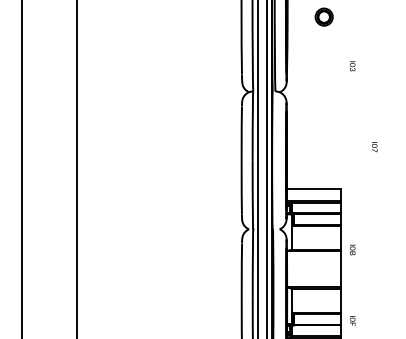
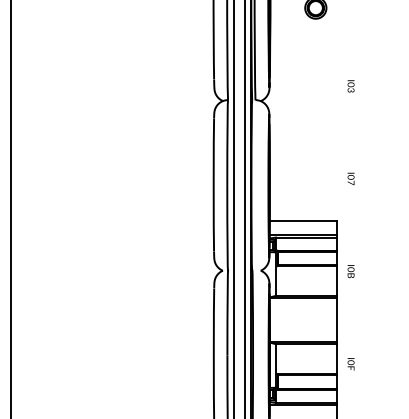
text: (352, 66) -> (350, 86), moved
text: (374, 147) -> (350, 179), moved
text: (352, 249) -> (350, 270), moved
text: (352, 320) -> (350, 363), moved

